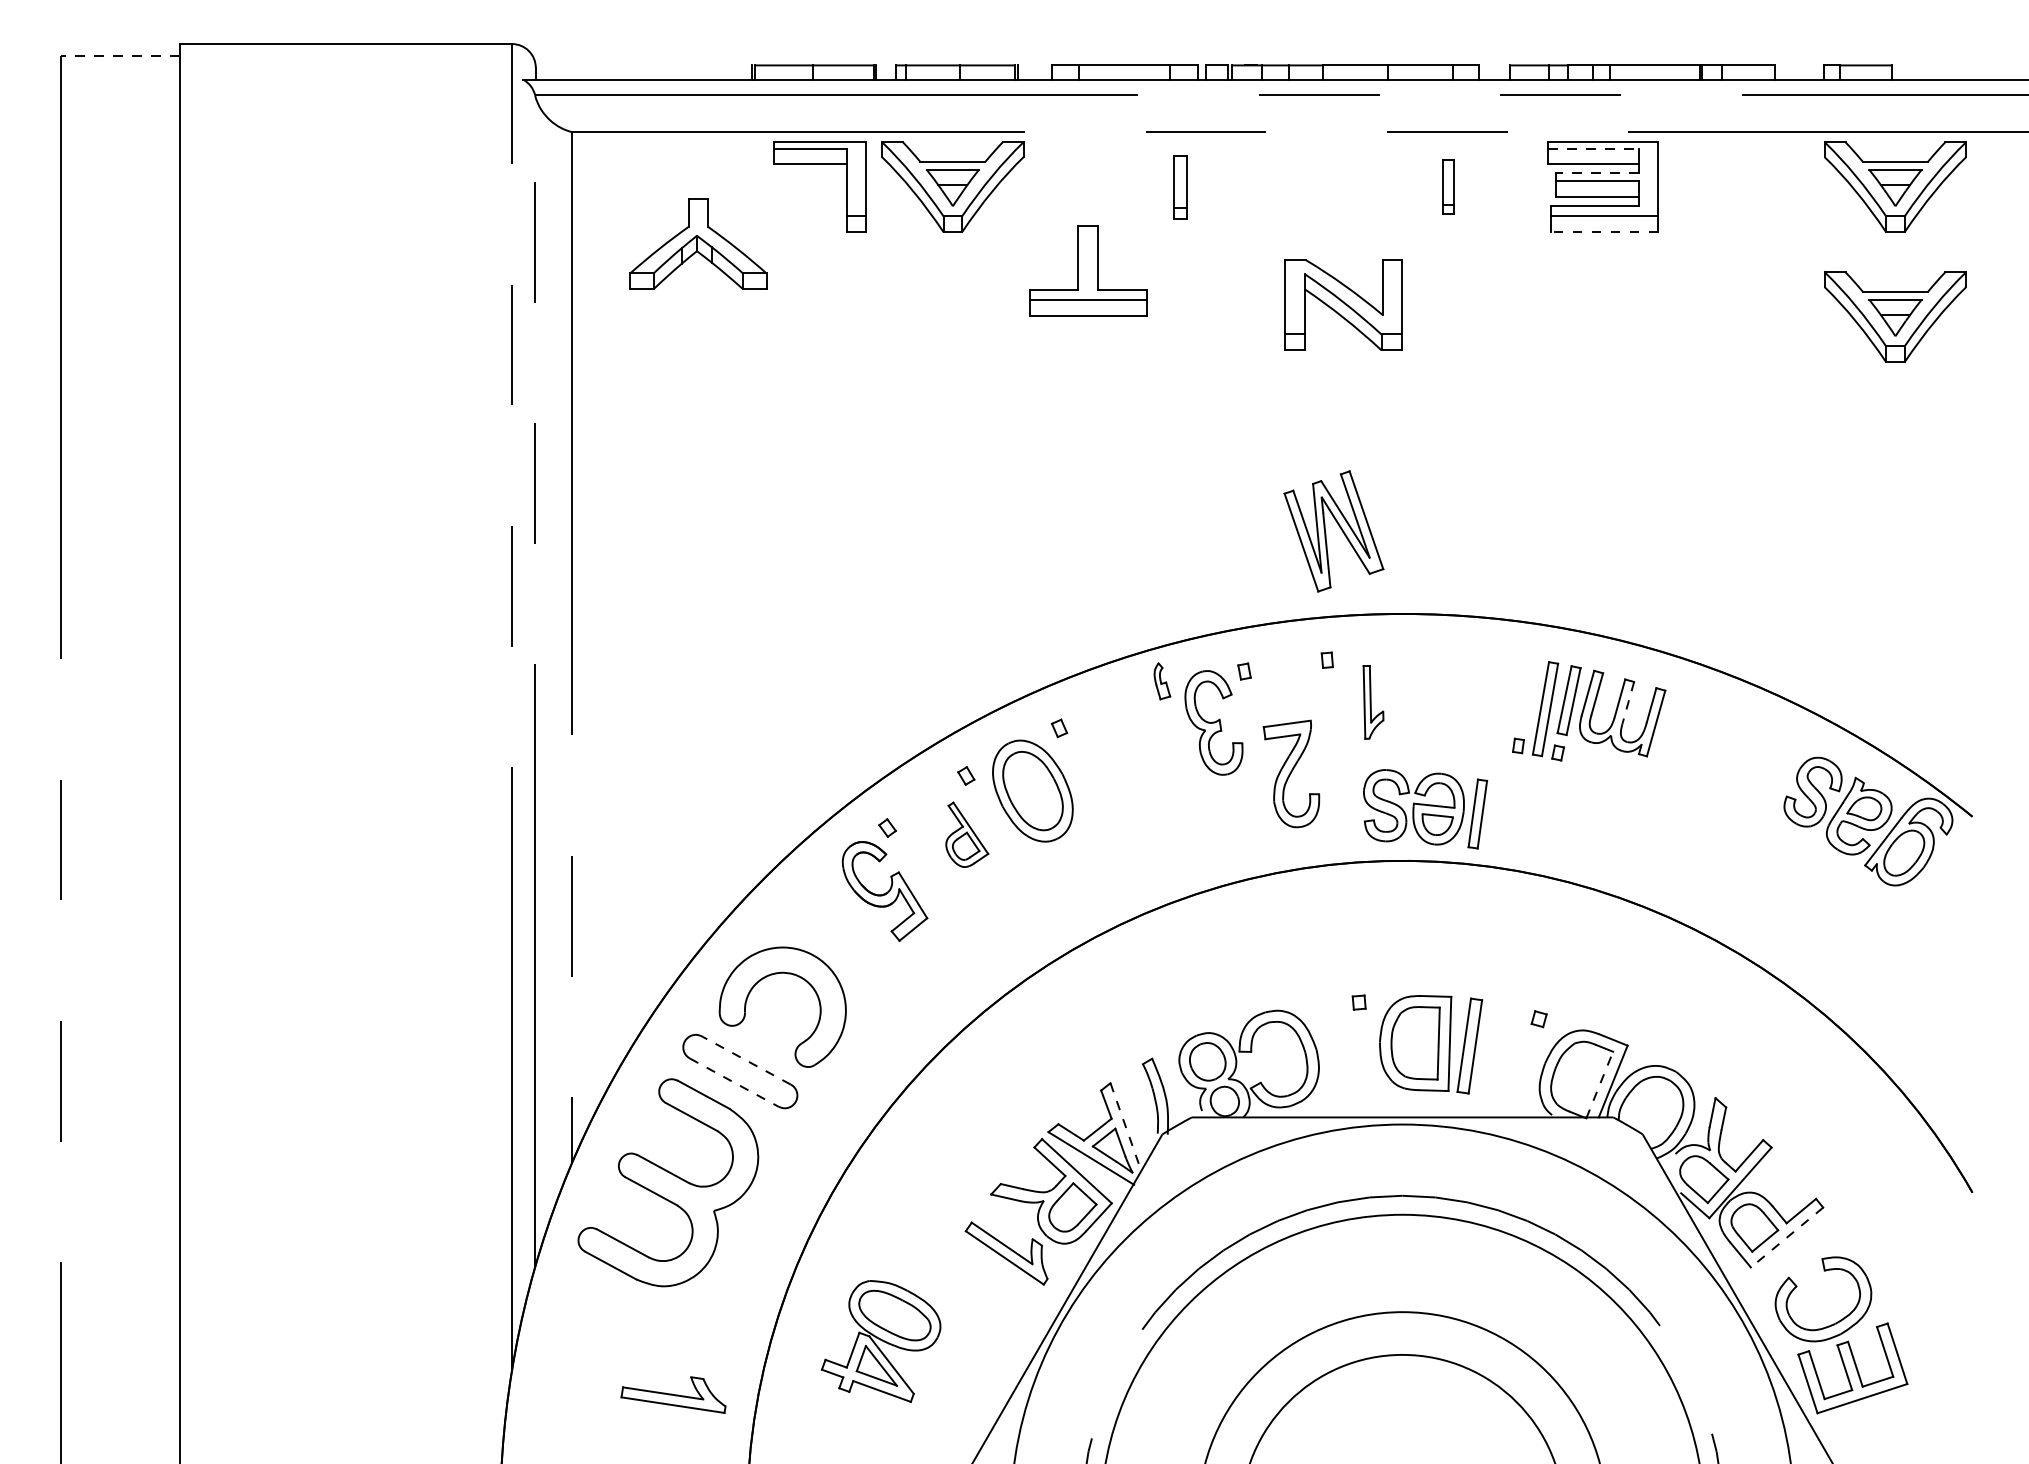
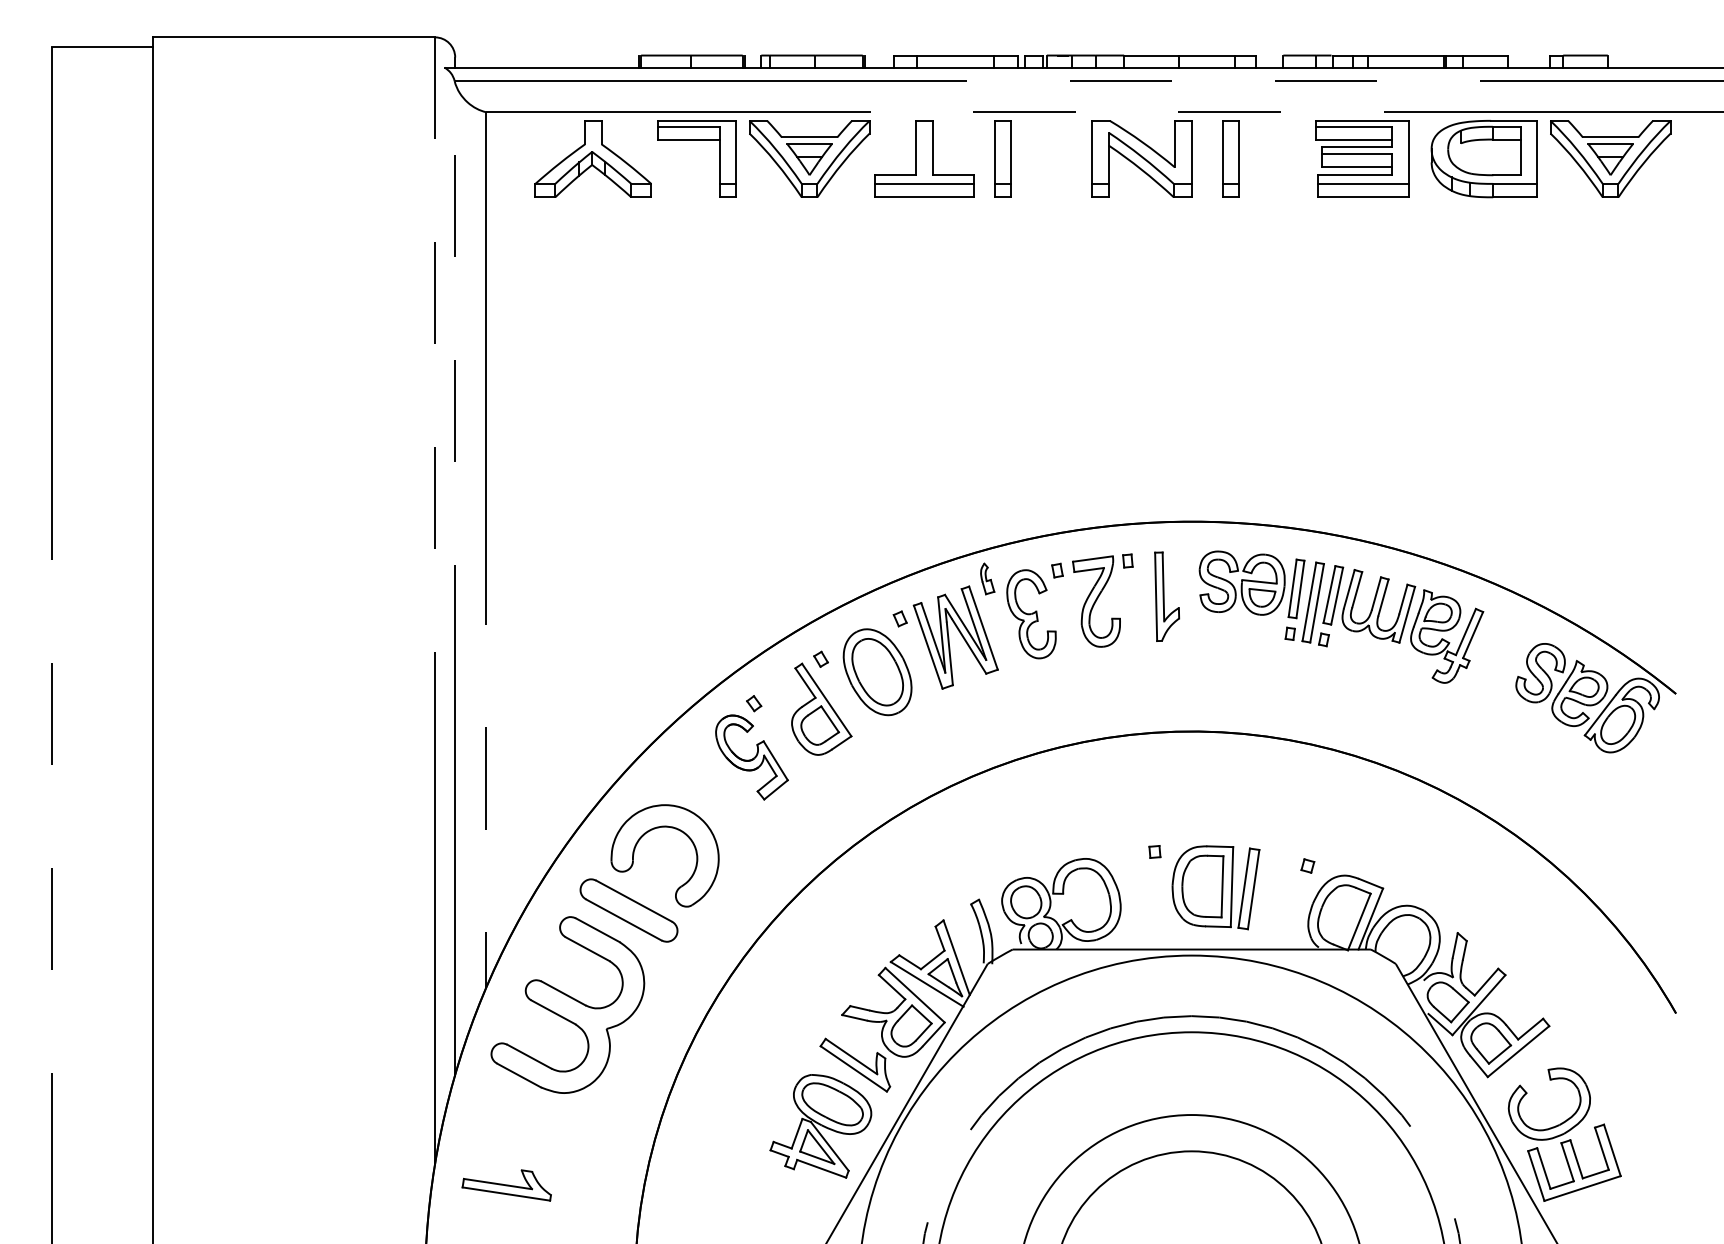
line: (119, 55) -> (101, 47), dashed -> solid
line: (1593, 149) -> (1354, 126), dashed -> solid
line: (1596, 172) -> (1356, 146), dashed -> solid
part: (1180, 186) -> (1003, 158), size x1.43
part: (1448, 186) -> (1230, 158), size x1.67
part: (1746, 187) -> (1484, 159), added
line: (1604, 232) -> (1363, 197), dashed -> solid
part: (698, 243) -> (593, 158), moved
part: (1088, 270) -> (924, 158), moved
part: (1343, 304) -> (1141, 158), moved
part: (1895, 316) -> (1610, 268), removed
part: (1338, 526) -> (959, 633), moved
part: (1373, 702) -> (1167, 596), size x1.43
line: (1628, 703) -> (1383, 597), dashed -> solid
part: (1702, 748) -> (1446, 636), added
part: (1291, 773) -> (1096, 601), moved
part: (1425, 809) -> (1252, 585), moved
part: (967, 834) -> (822, 709), size x1.67
line: (746, 1060) -> (634, 901), dashed -> solid
line: (734, 1082) -> (624, 919), dashed -> solid
line: (1599, 1085) -> (1359, 922), dashed -> solid
line: (1125, 1127) -> (956, 958), dashed -> solid
line: (1787, 1237) -> (1518, 1051), dashed -> solid
part: (880, 1341) -> (820, 1126), moved
part: (673, 1394) -> (506, 1184), moved

